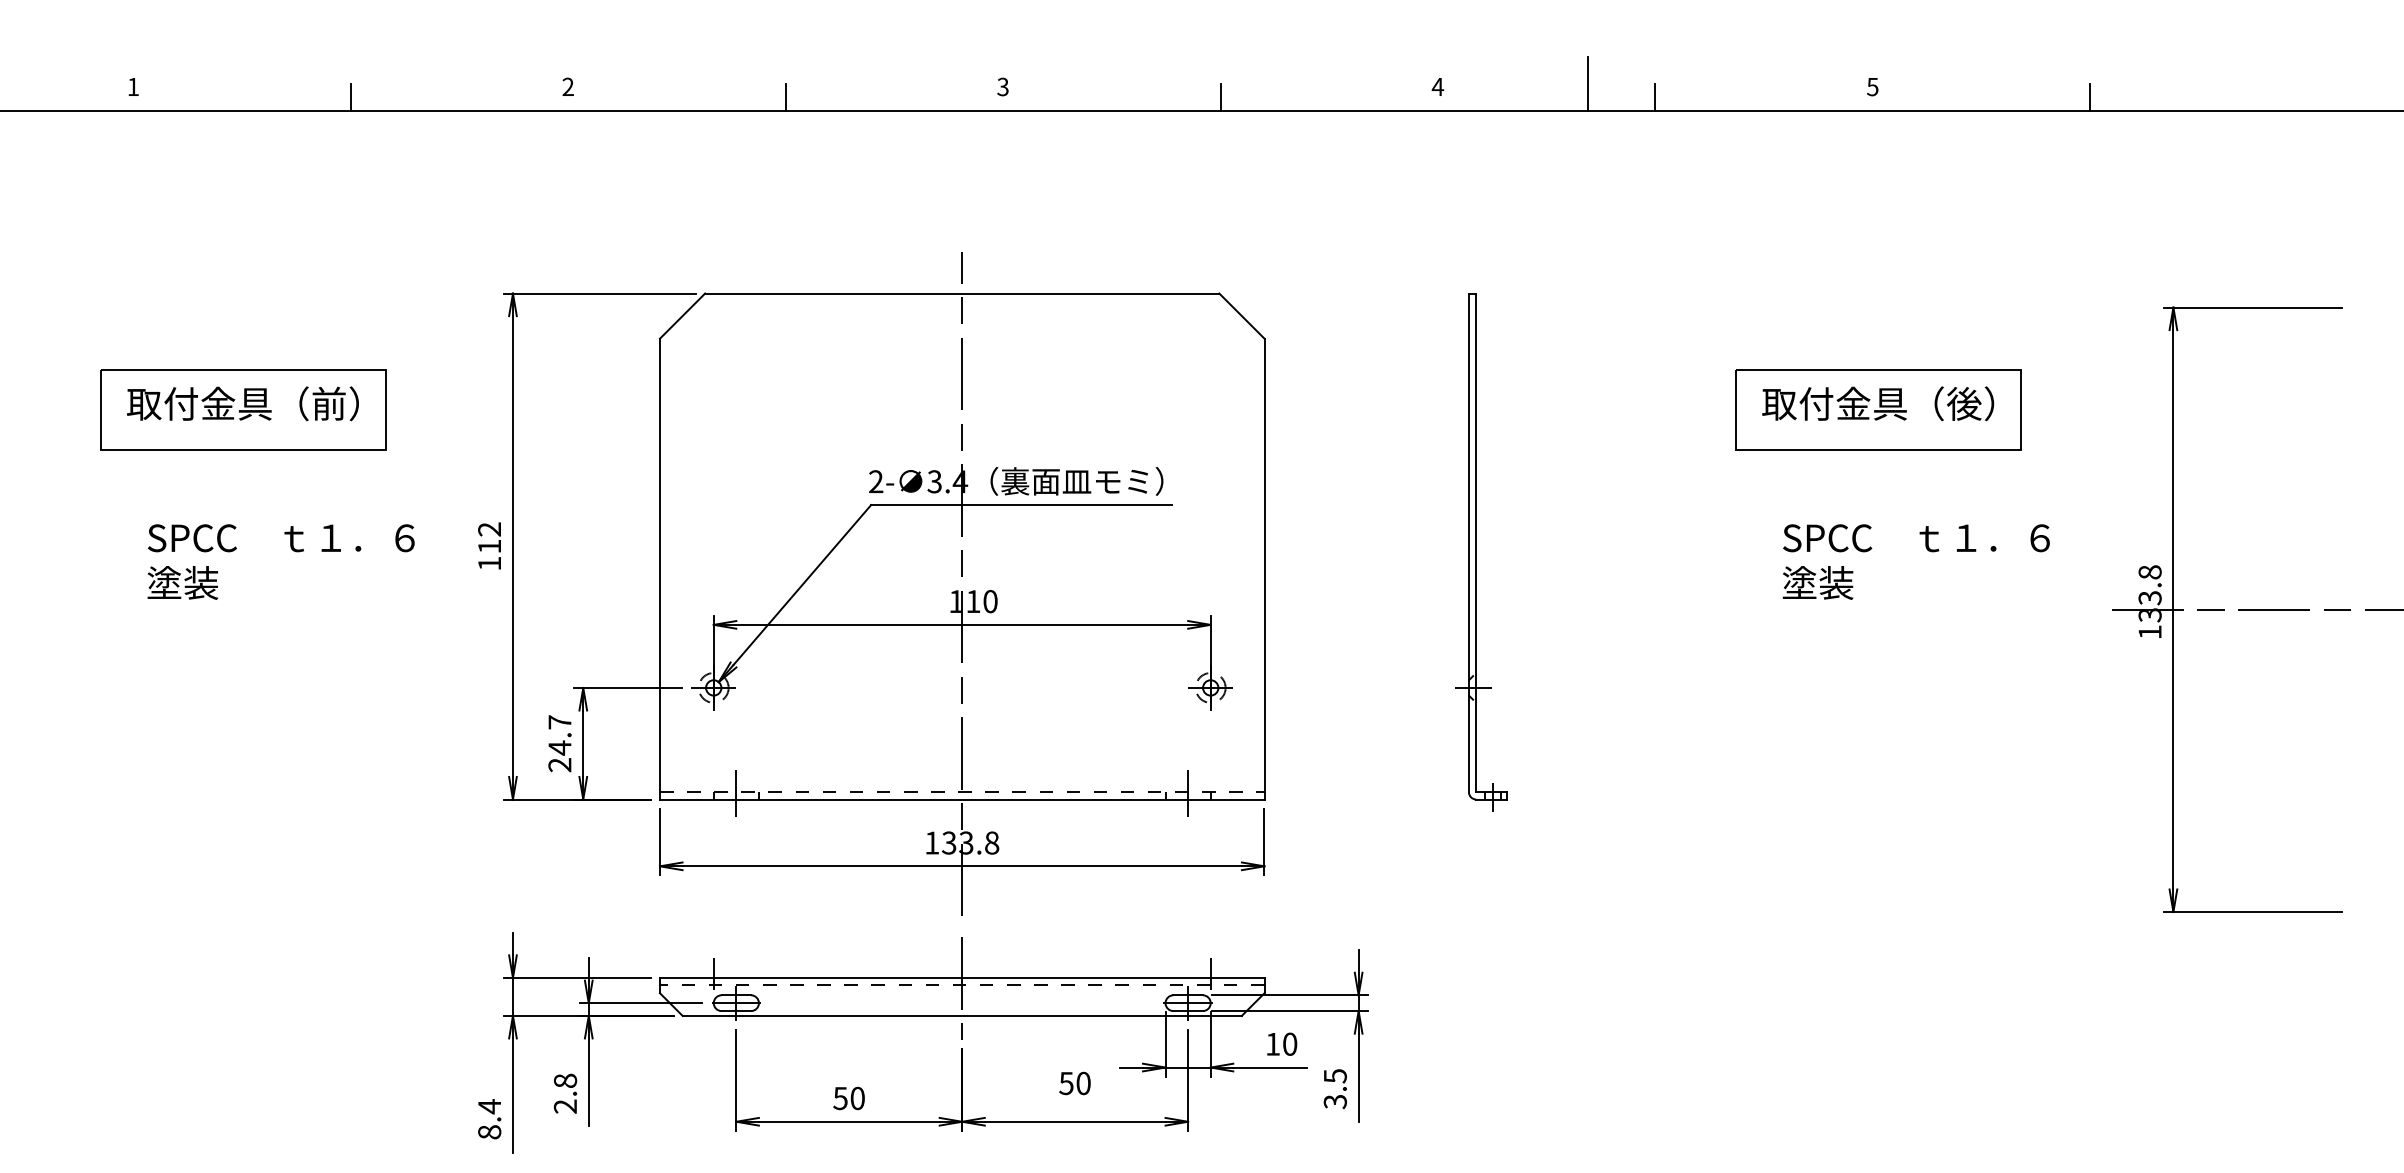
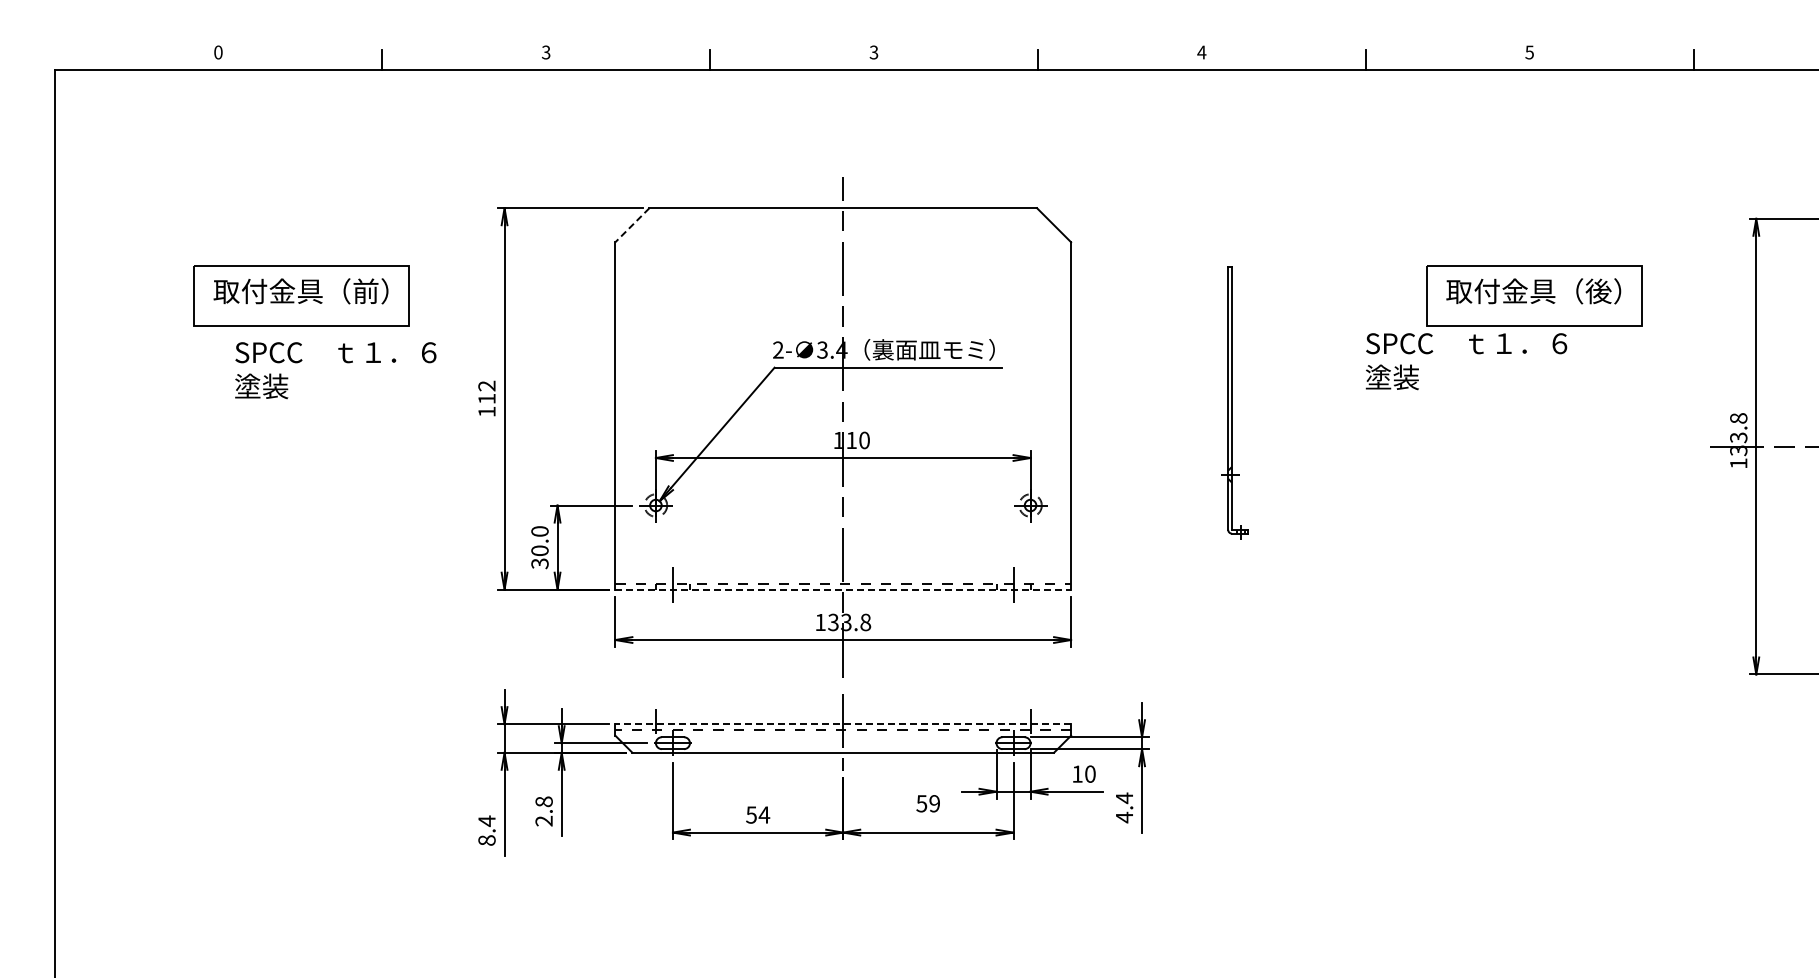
line: (1587, 82) -> (1314, 49), removed
text: (133, 86) -> (218, 52), 1 -> 0
text: (567, 86) -> (545, 52), 2 -> 3
line: (682, 316) -> (632, 225), solid -> dashed
part: (1481, 551) -> (1234, 402), size x0.7
text: (280, 561) -> (335, 370), moved
text: (1916, 561) -> (1466, 361), moved
text: (559, 743) -> (539, 547), 24.7 -> 30.0
line: (962, 799) -> (843, 589), solid -> dashed
line: (962, 978) -> (843, 724), solid -> dashed
text: (1083, 1083) -> (934, 803), 50 -> 59
text: (1335, 1088) -> (1124, 807), 3.5 -> 4.4
text: (857, 1097) -> (764, 814), 50 -> 54

